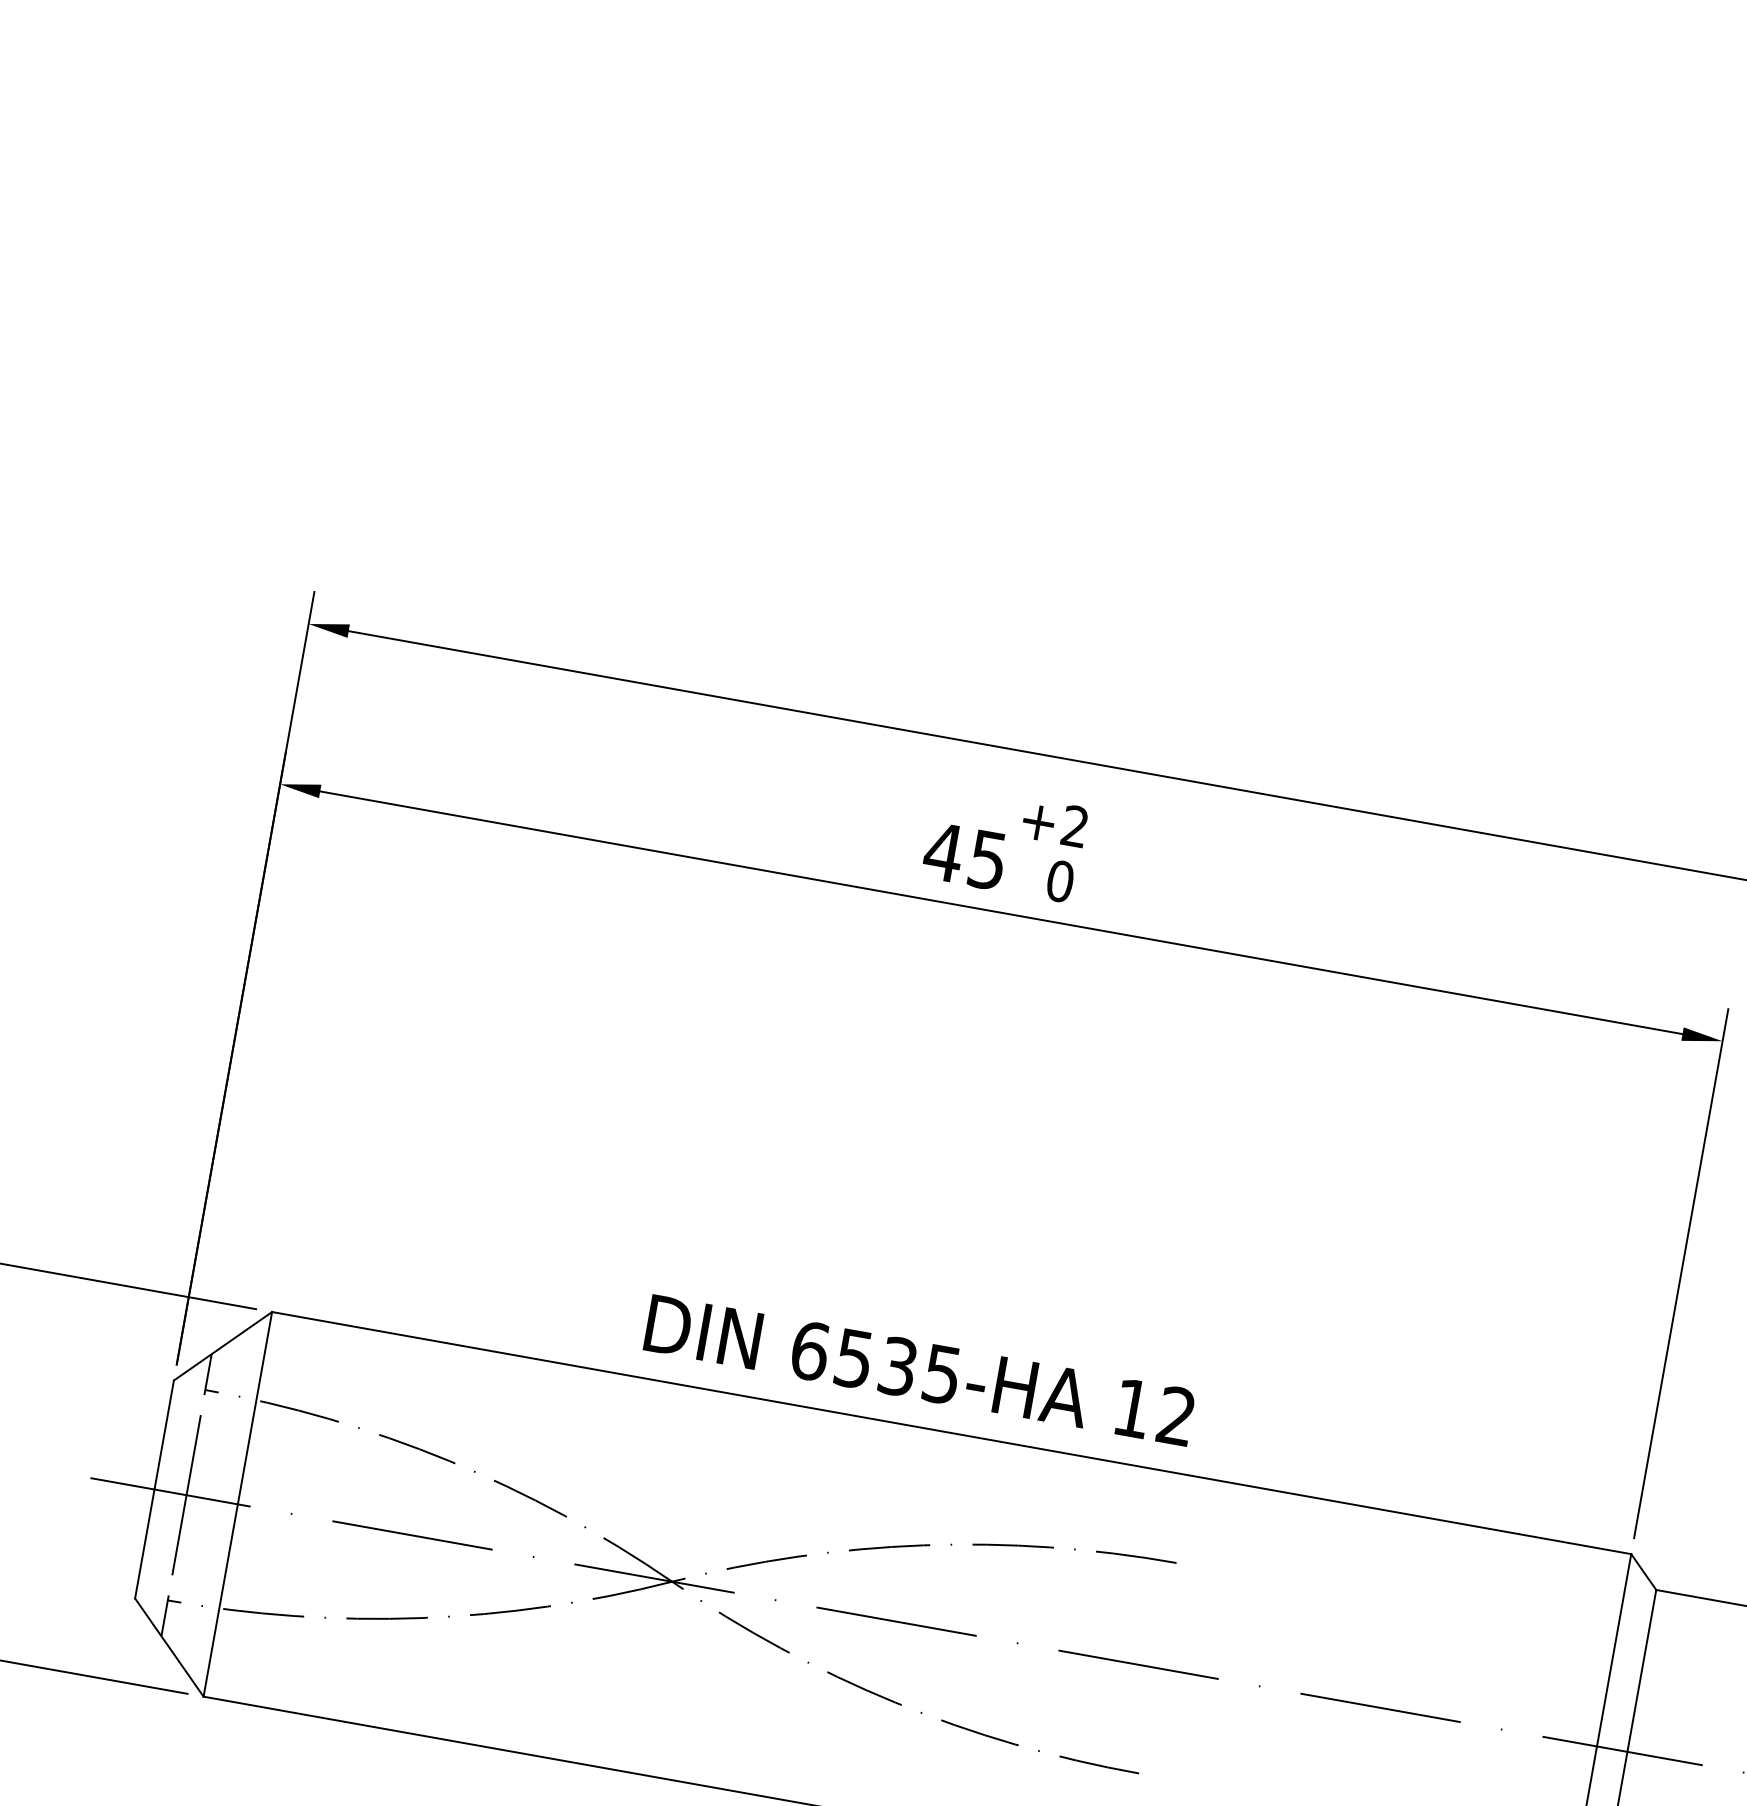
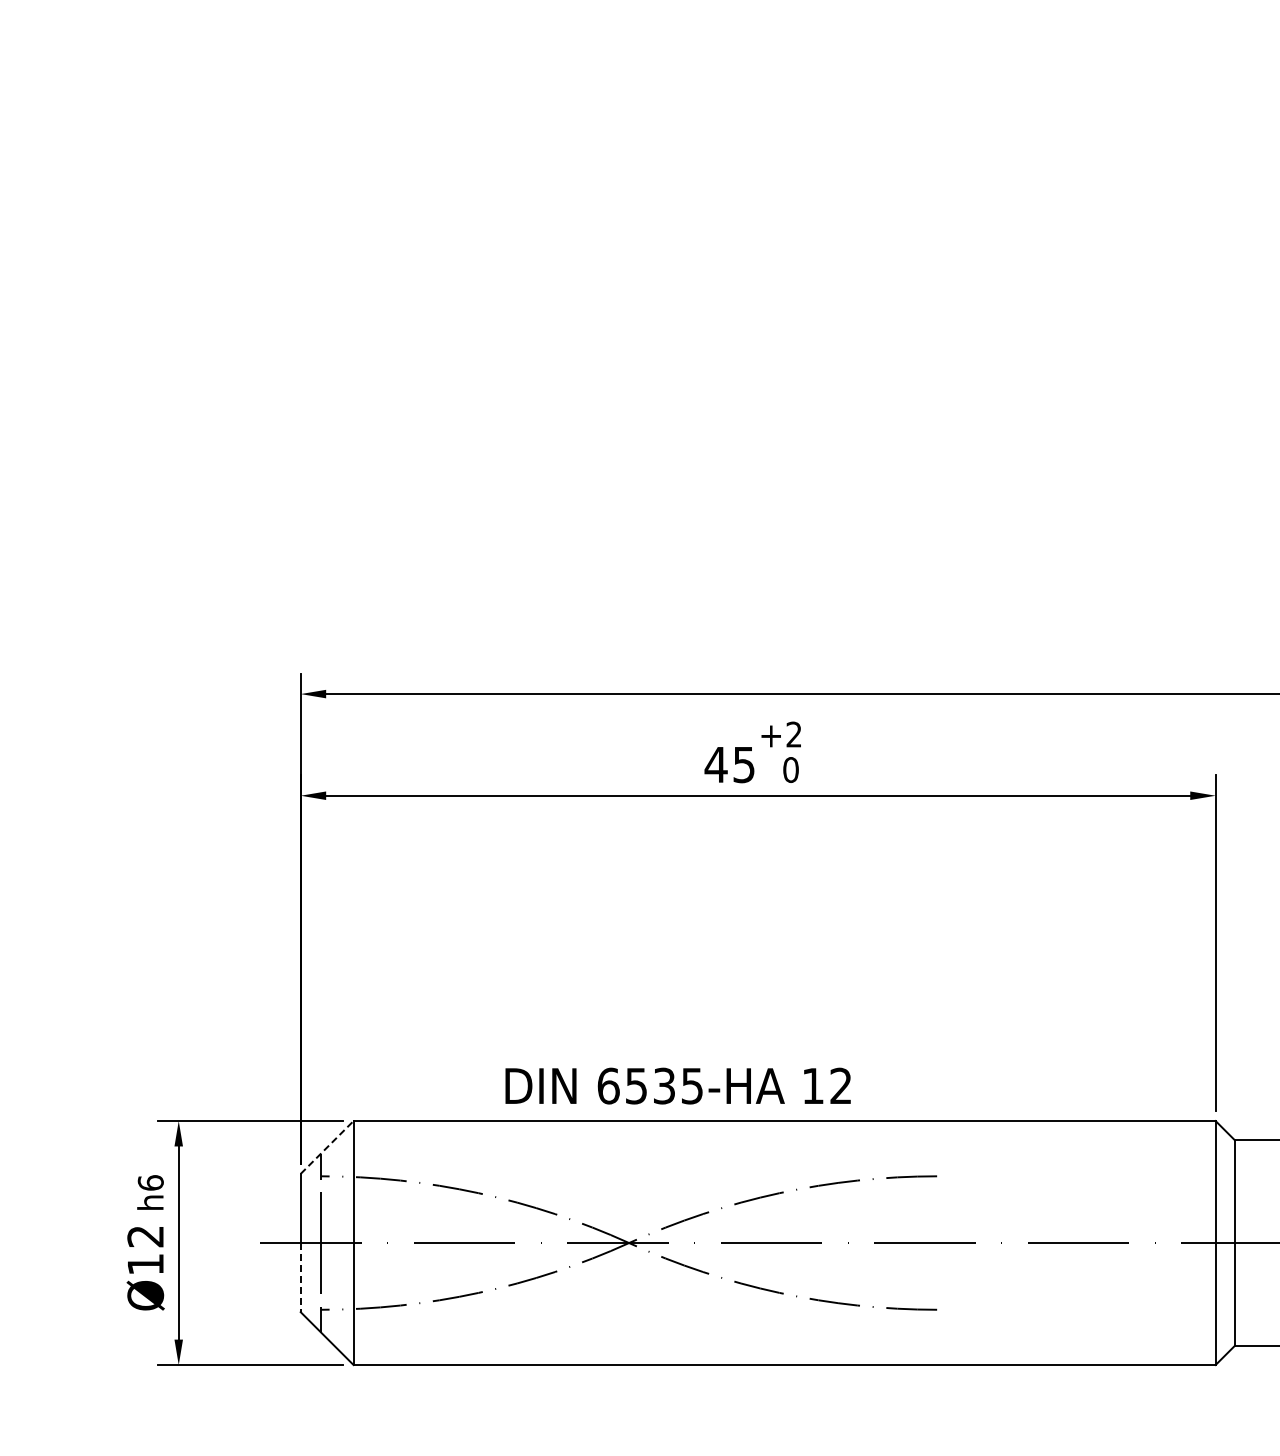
line: (223, 1346) -> (327, 1147), solid -> dashed
text: (918, 1369) -> (677, 1085), moved
line: (144, 1543) -> (300, 1277), solid -> dashed

